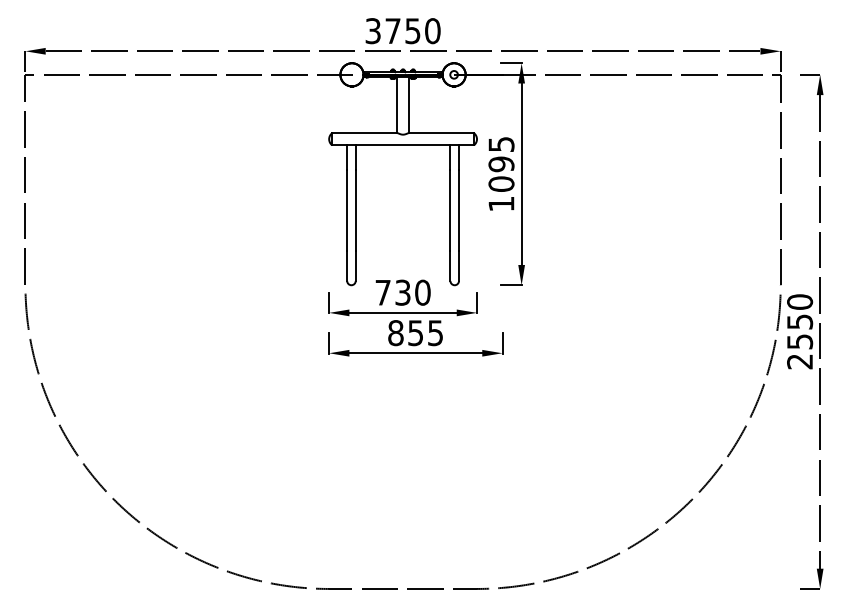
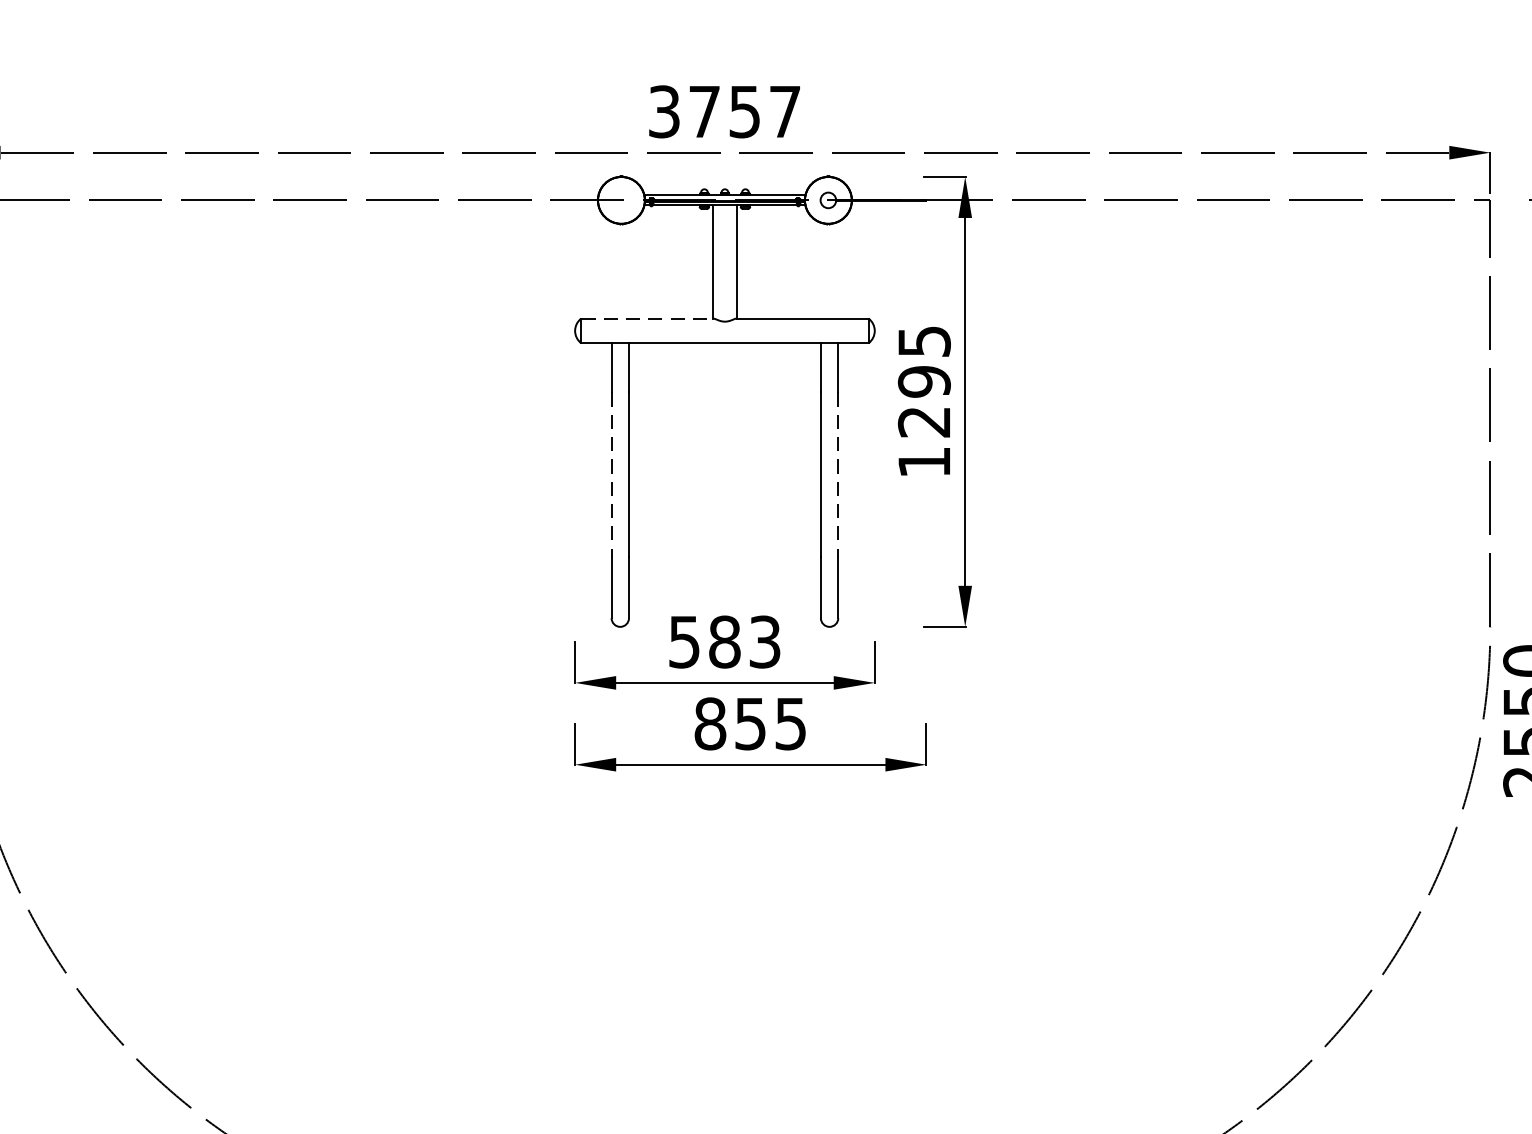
text: (432, 31) -> (784, 112), 3750 -> 3757
line: (365, 133) -> (648, 319), solid -> dashed
text: (501, 183) -> (924, 420), 1095 -> 1295
line: (347, 210) -> (612, 475), solid -> dashed
line: (459, 210) -> (839, 475), solid -> dashed
text: (402, 292) -> (723, 641), 730 -> 583

